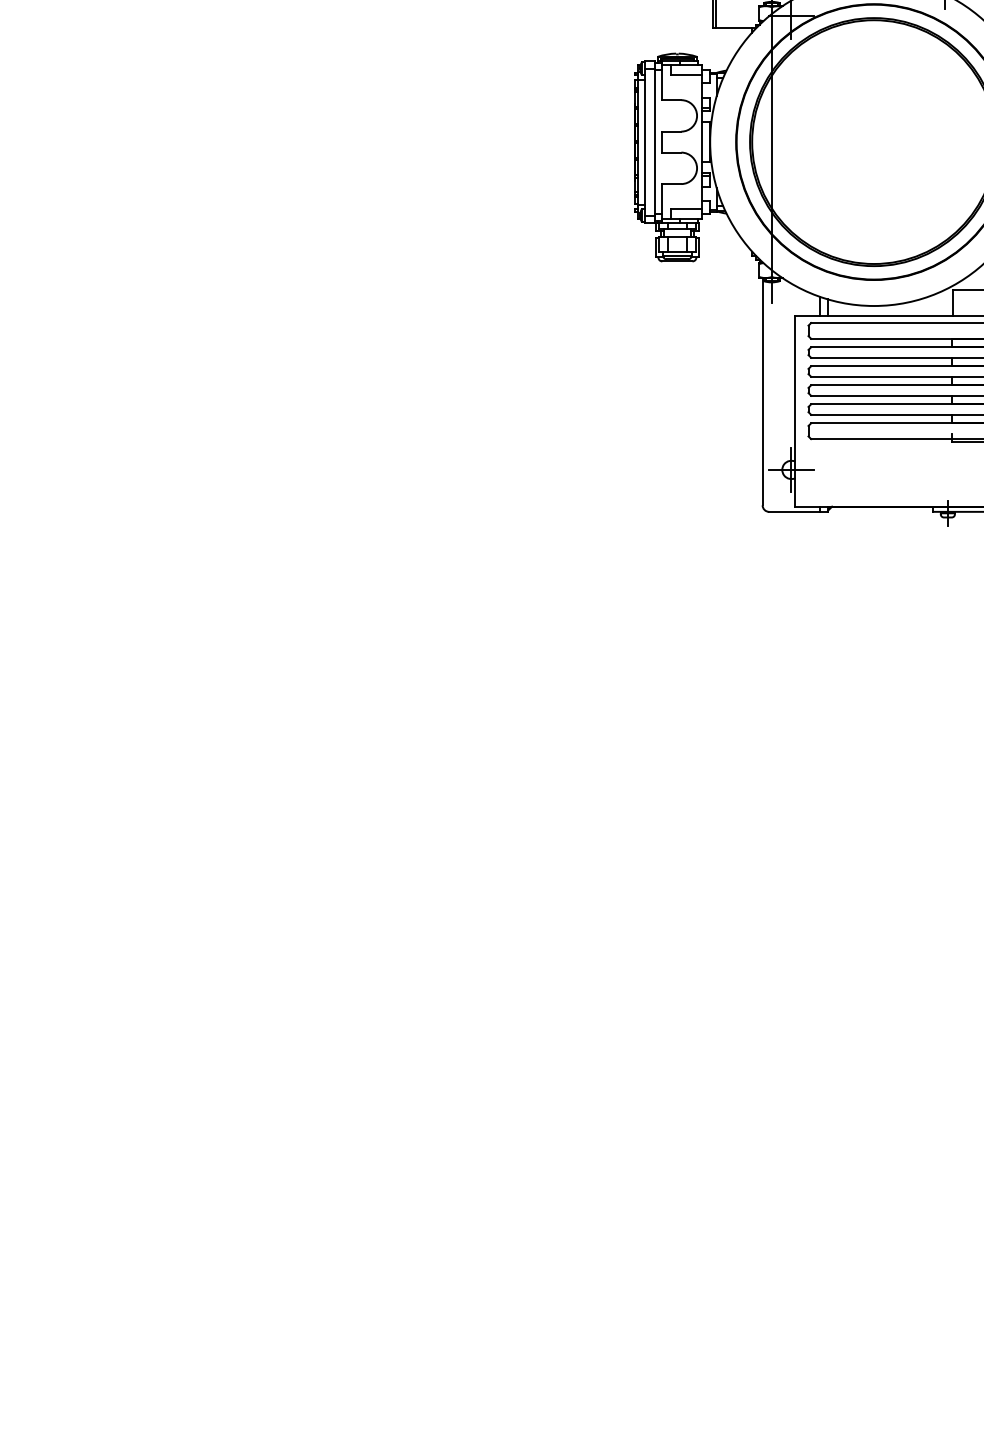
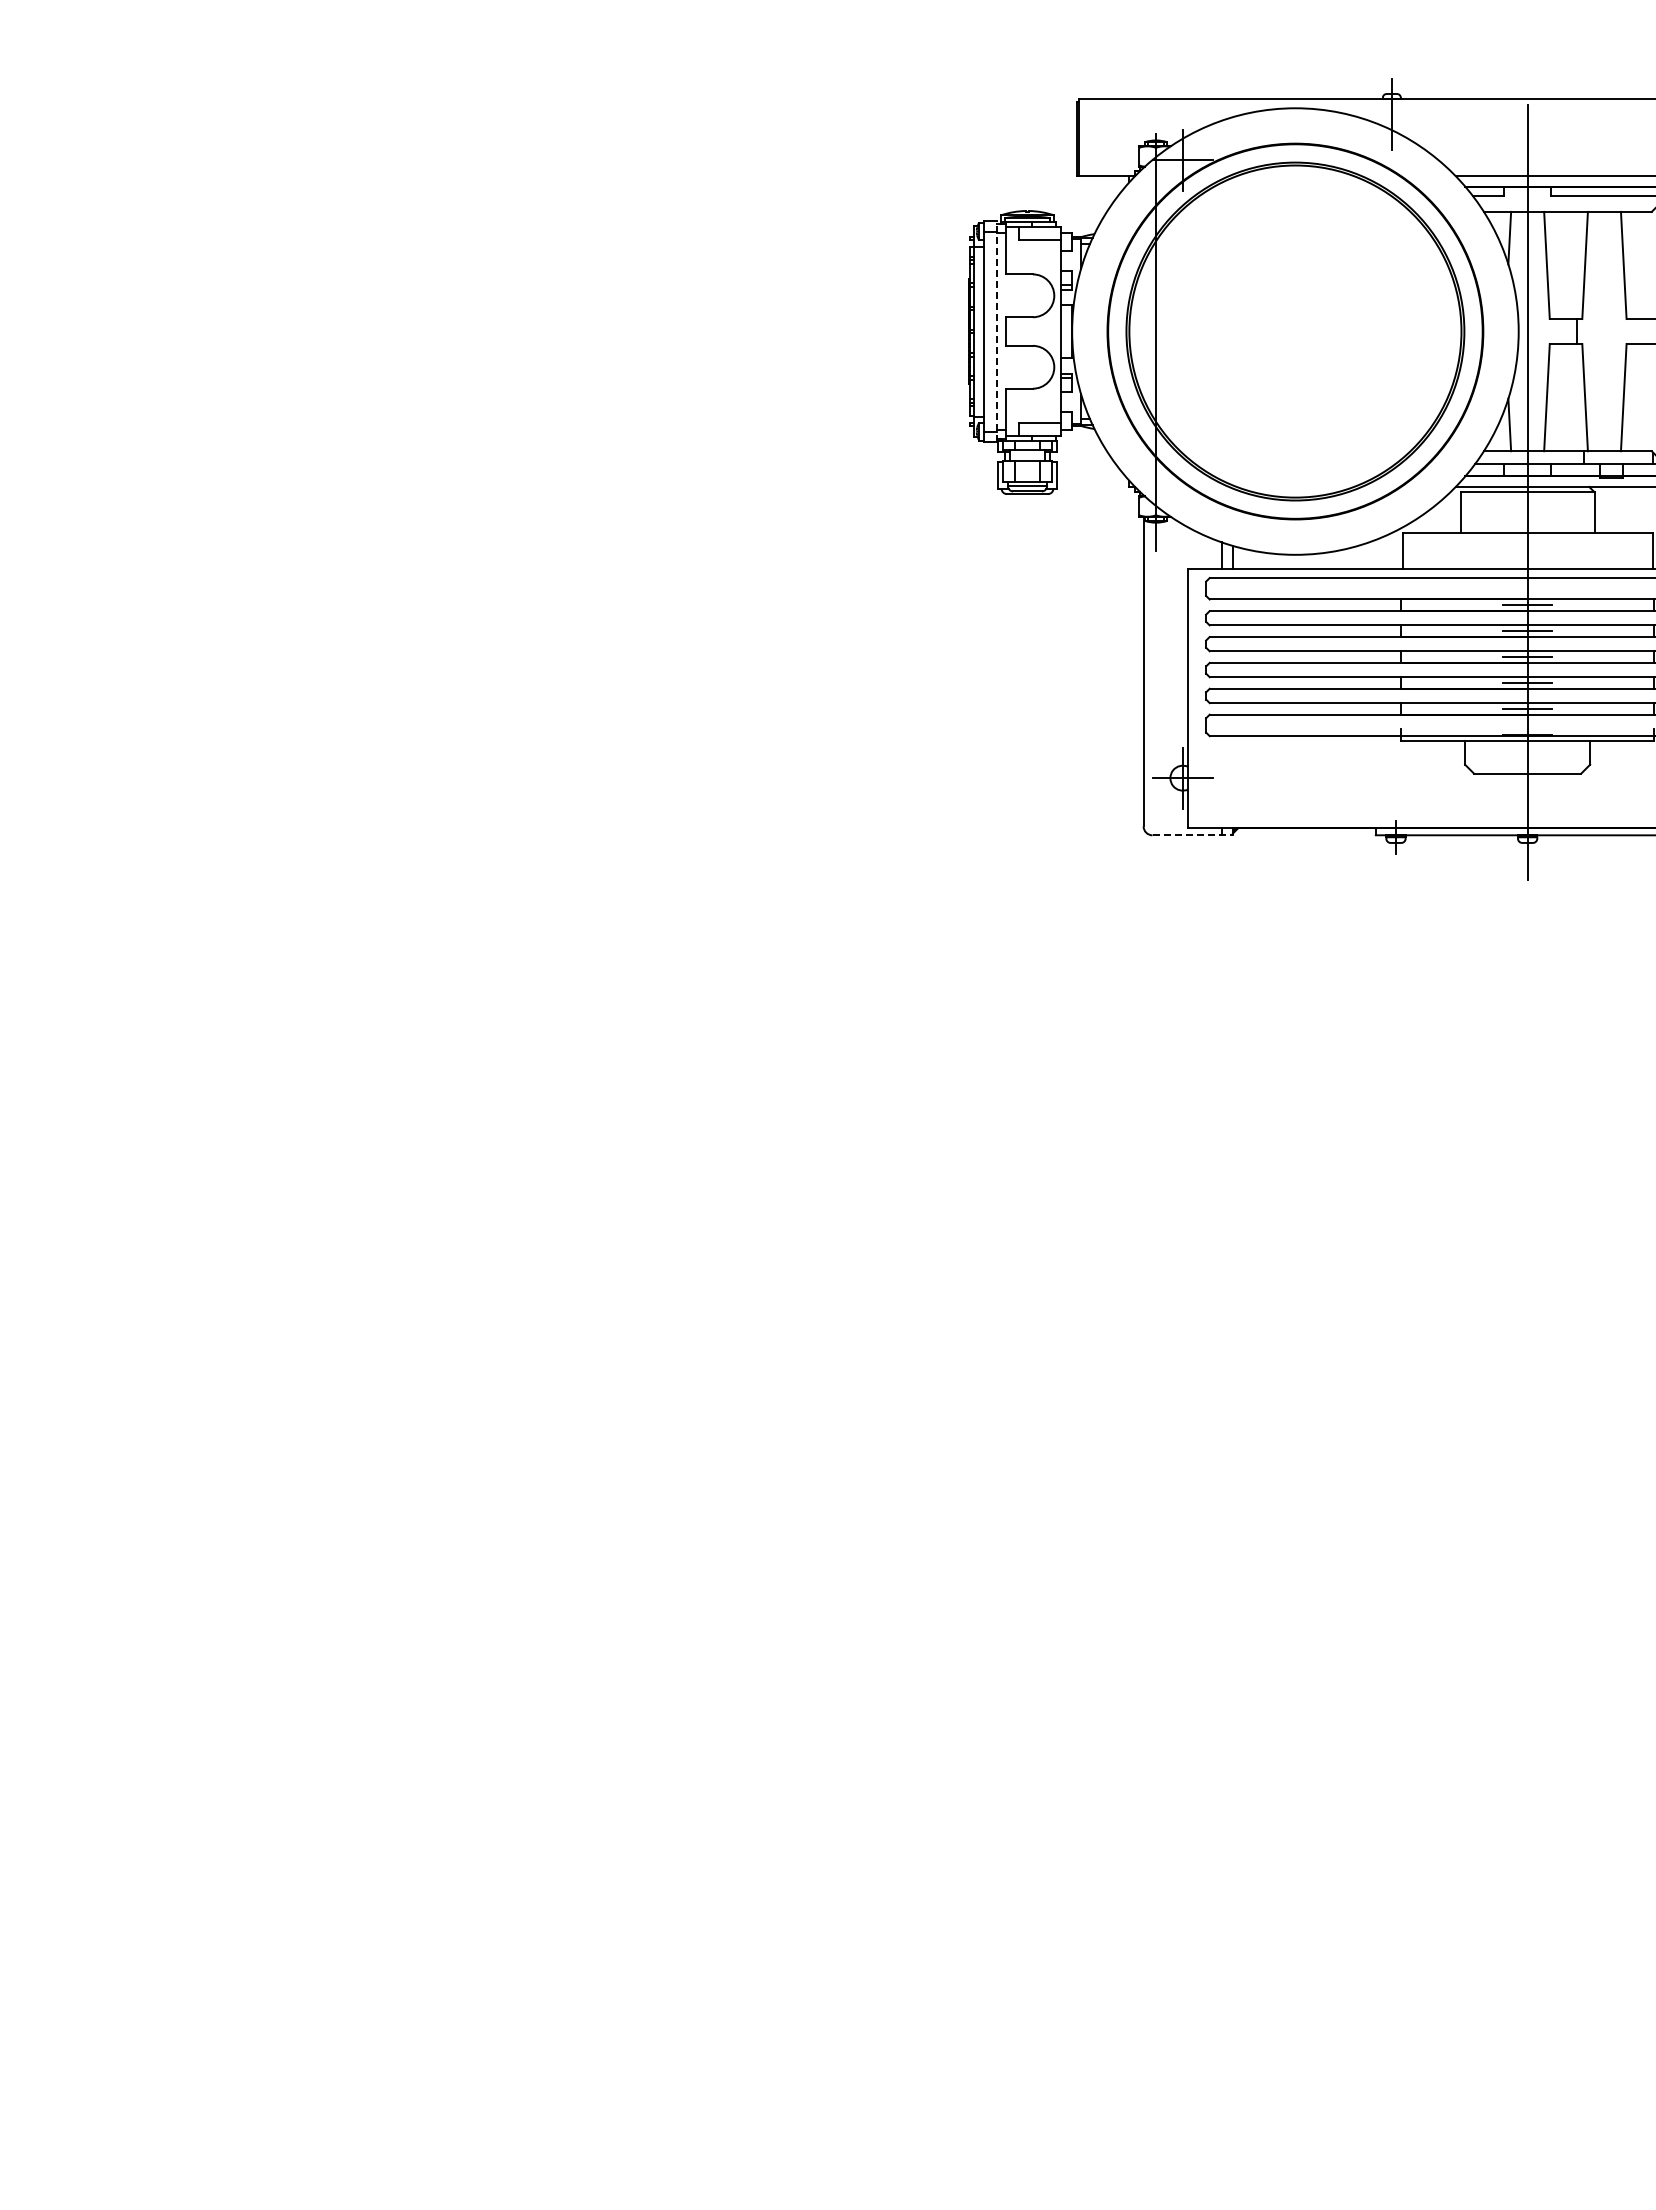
line: (655, 142) -> (997, 331), solid -> dashed
line: (799, 512) -> (1193, 835), solid -> dashed

